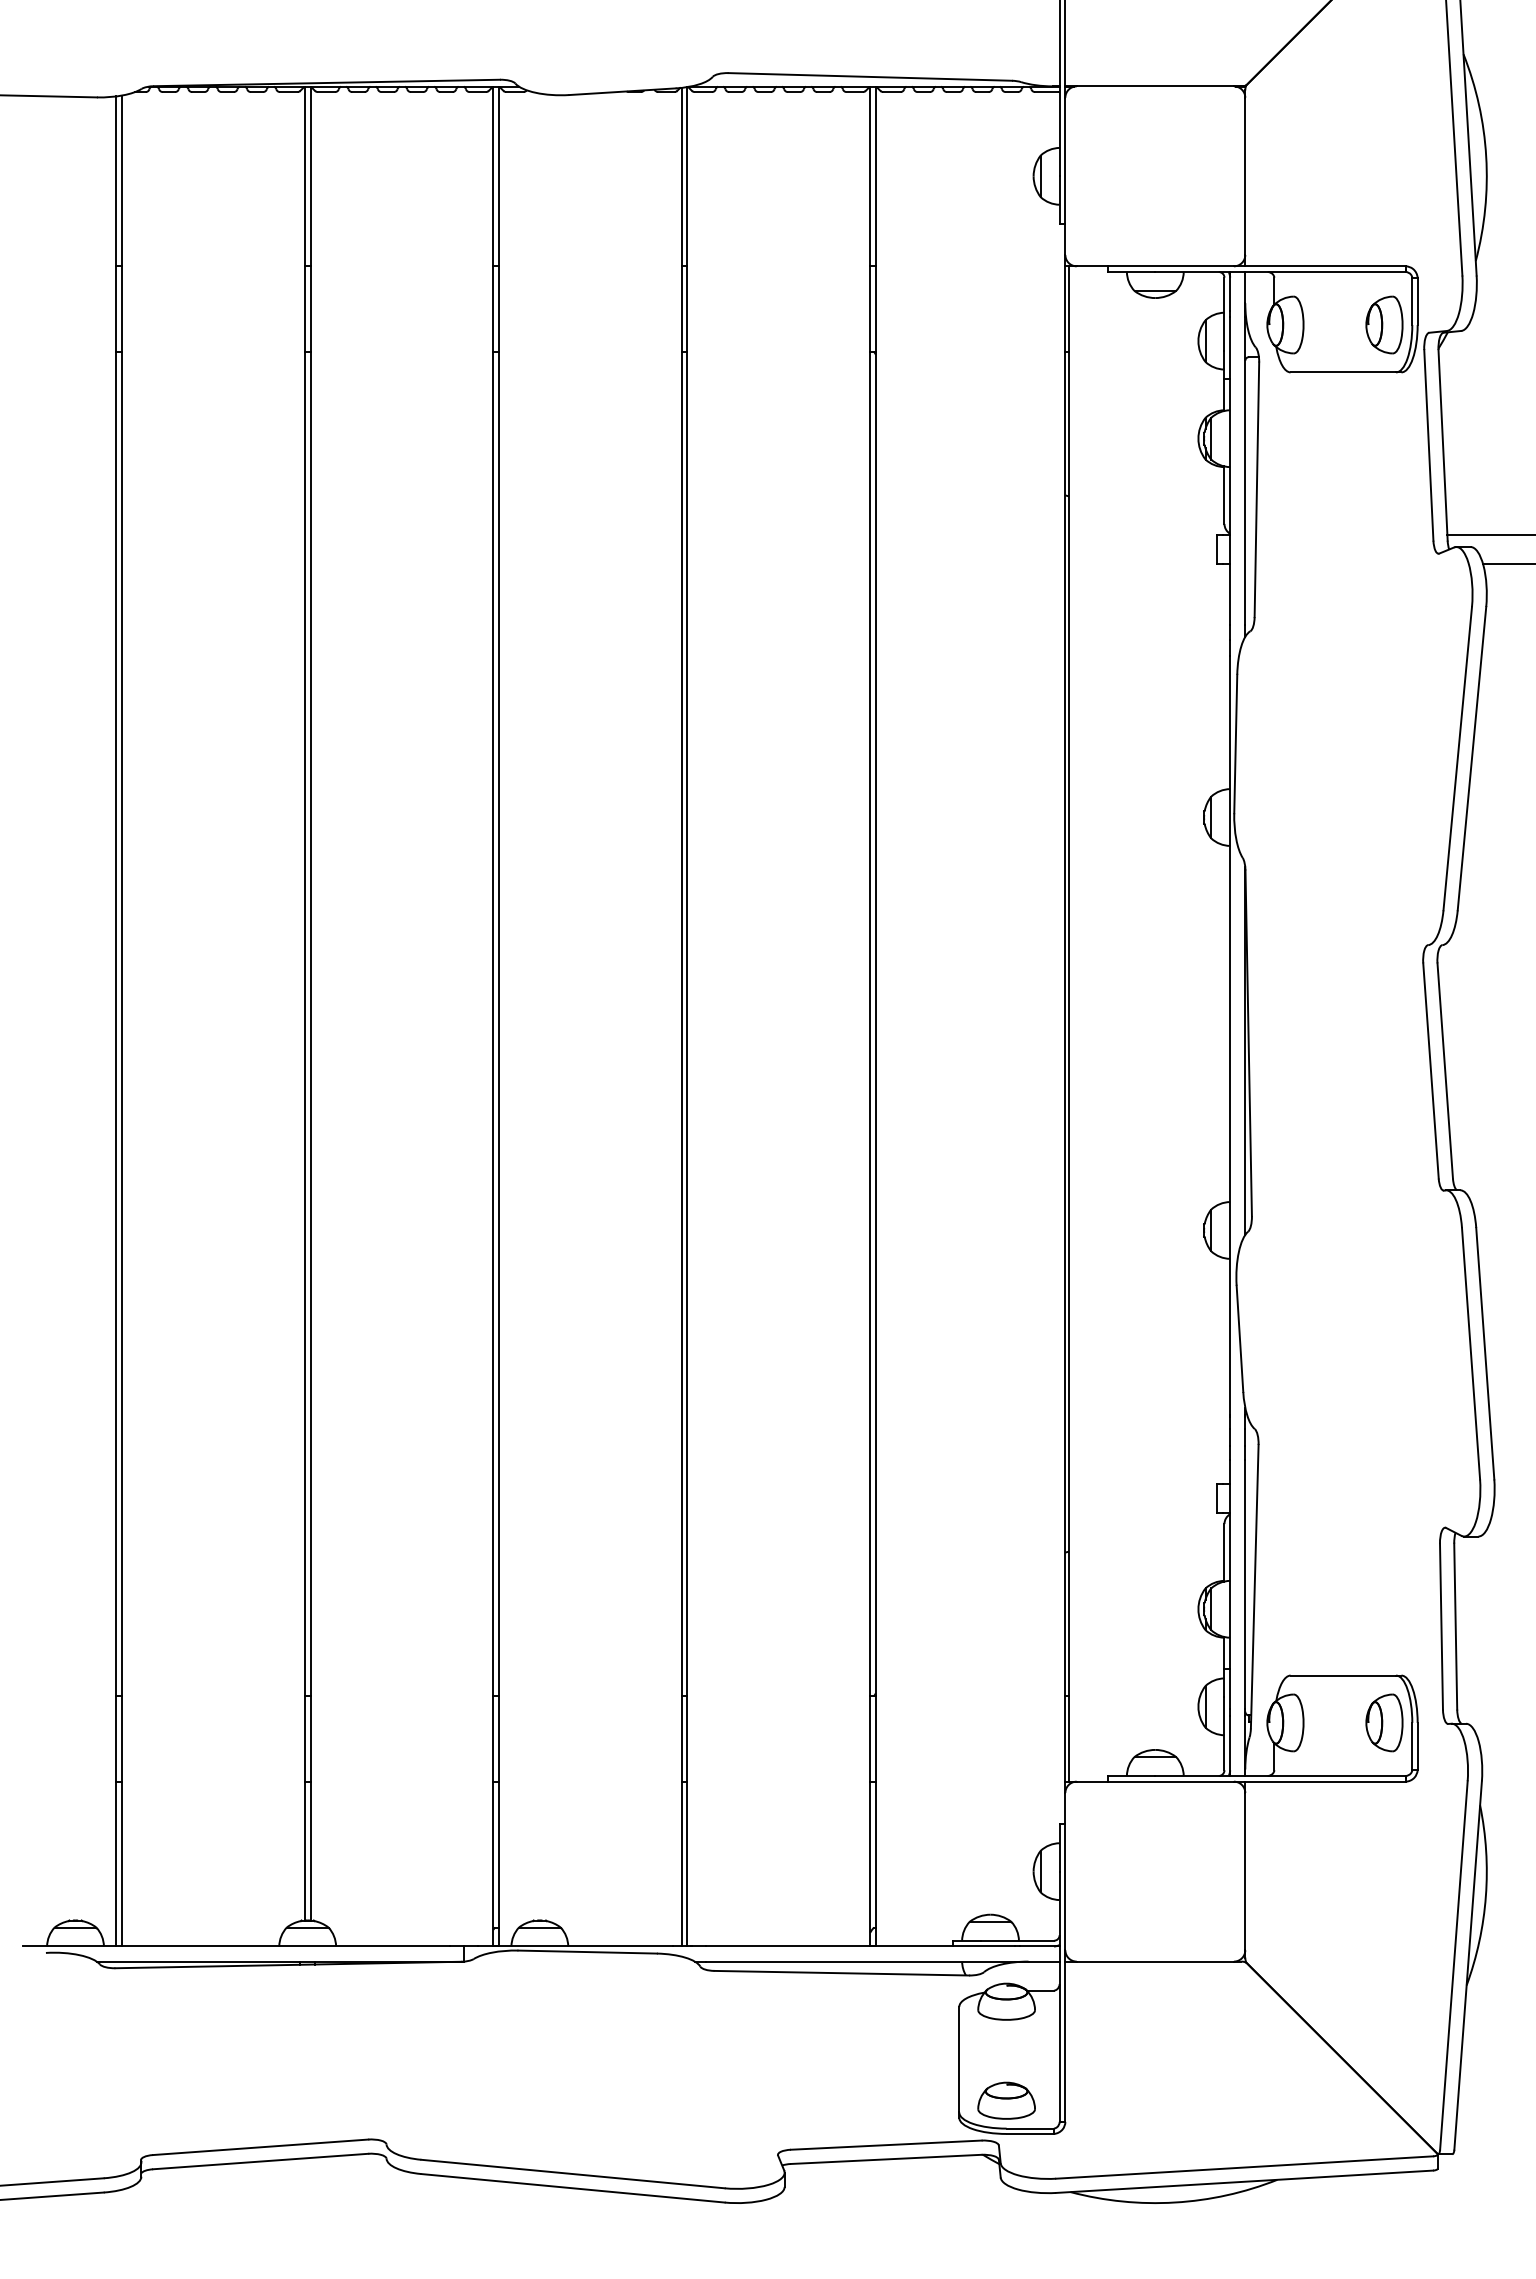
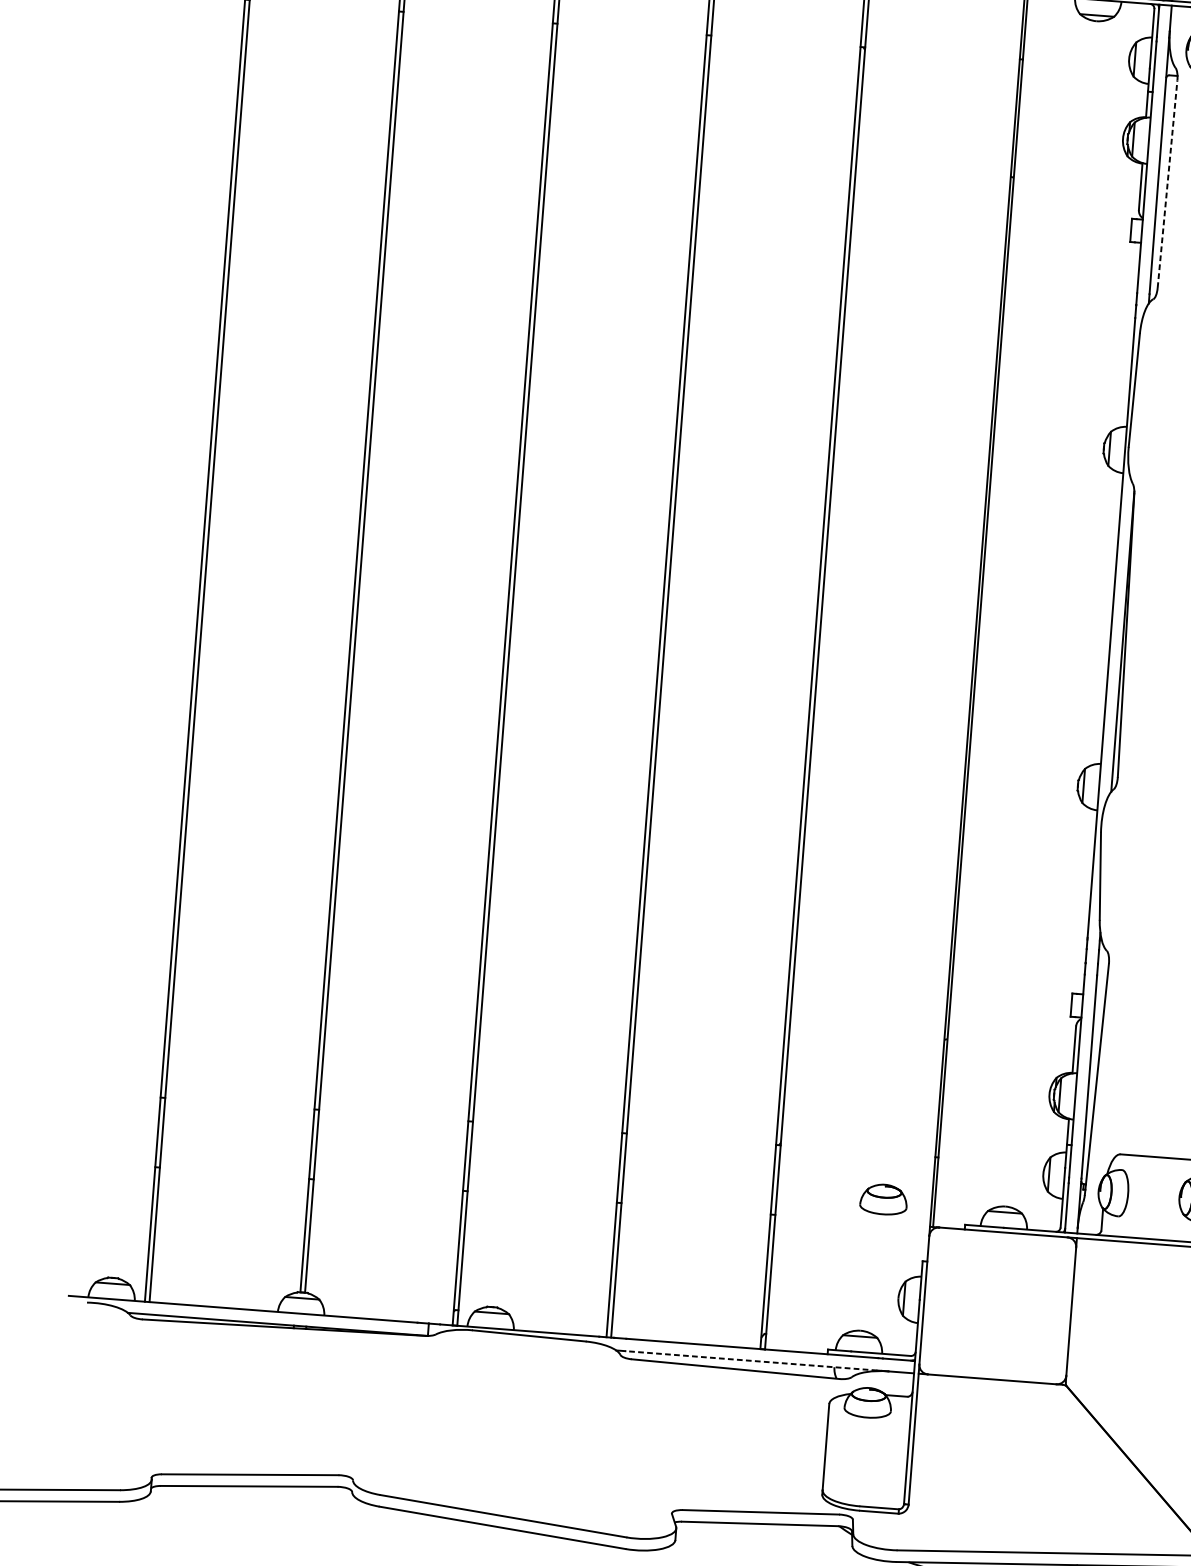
line: (1256, 489) -> (1167, 183), solid -> dashed
line: (859, 1961) -> (750, 1360), solid -> dashed
part: (1006, 2100) -> (883, 1199), moved

